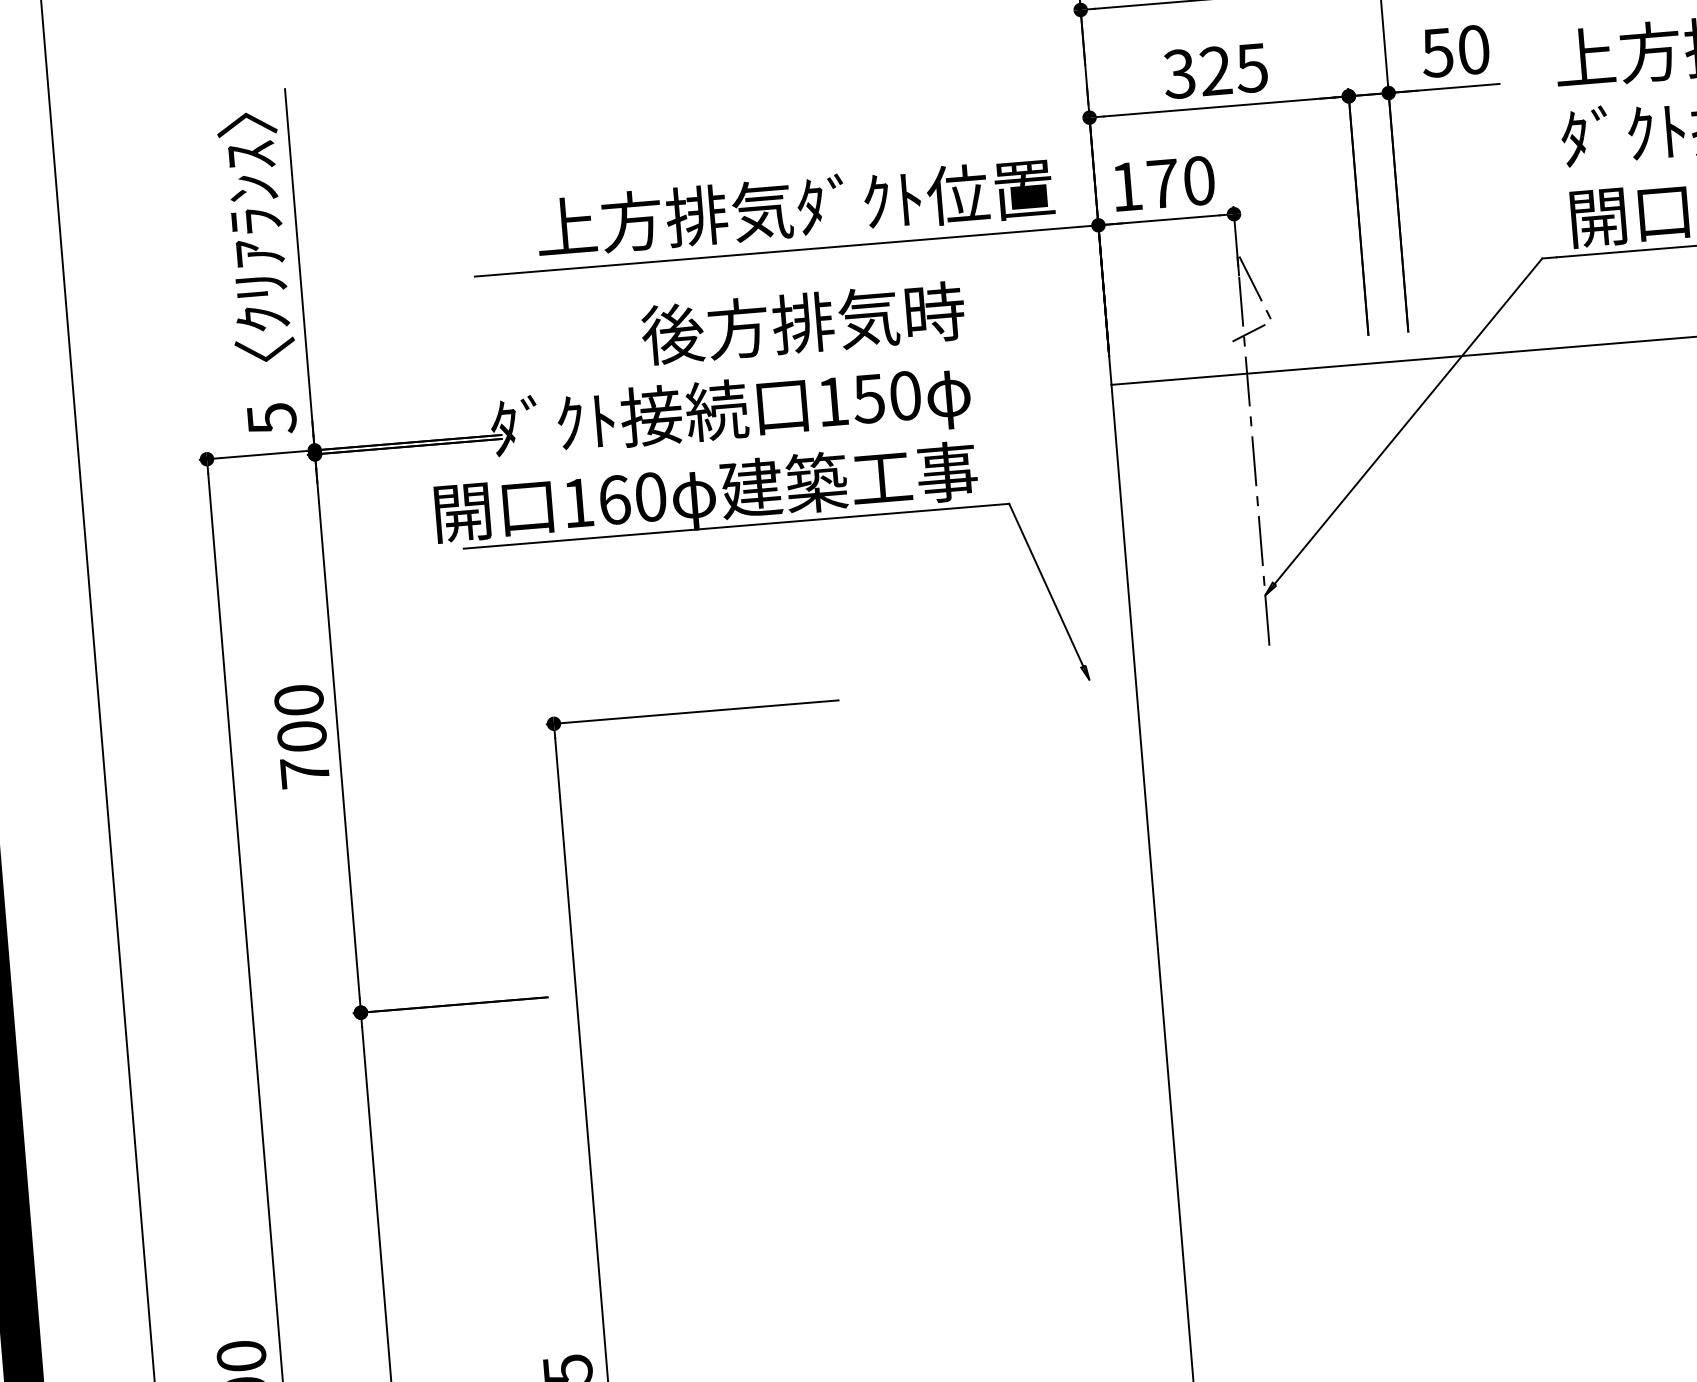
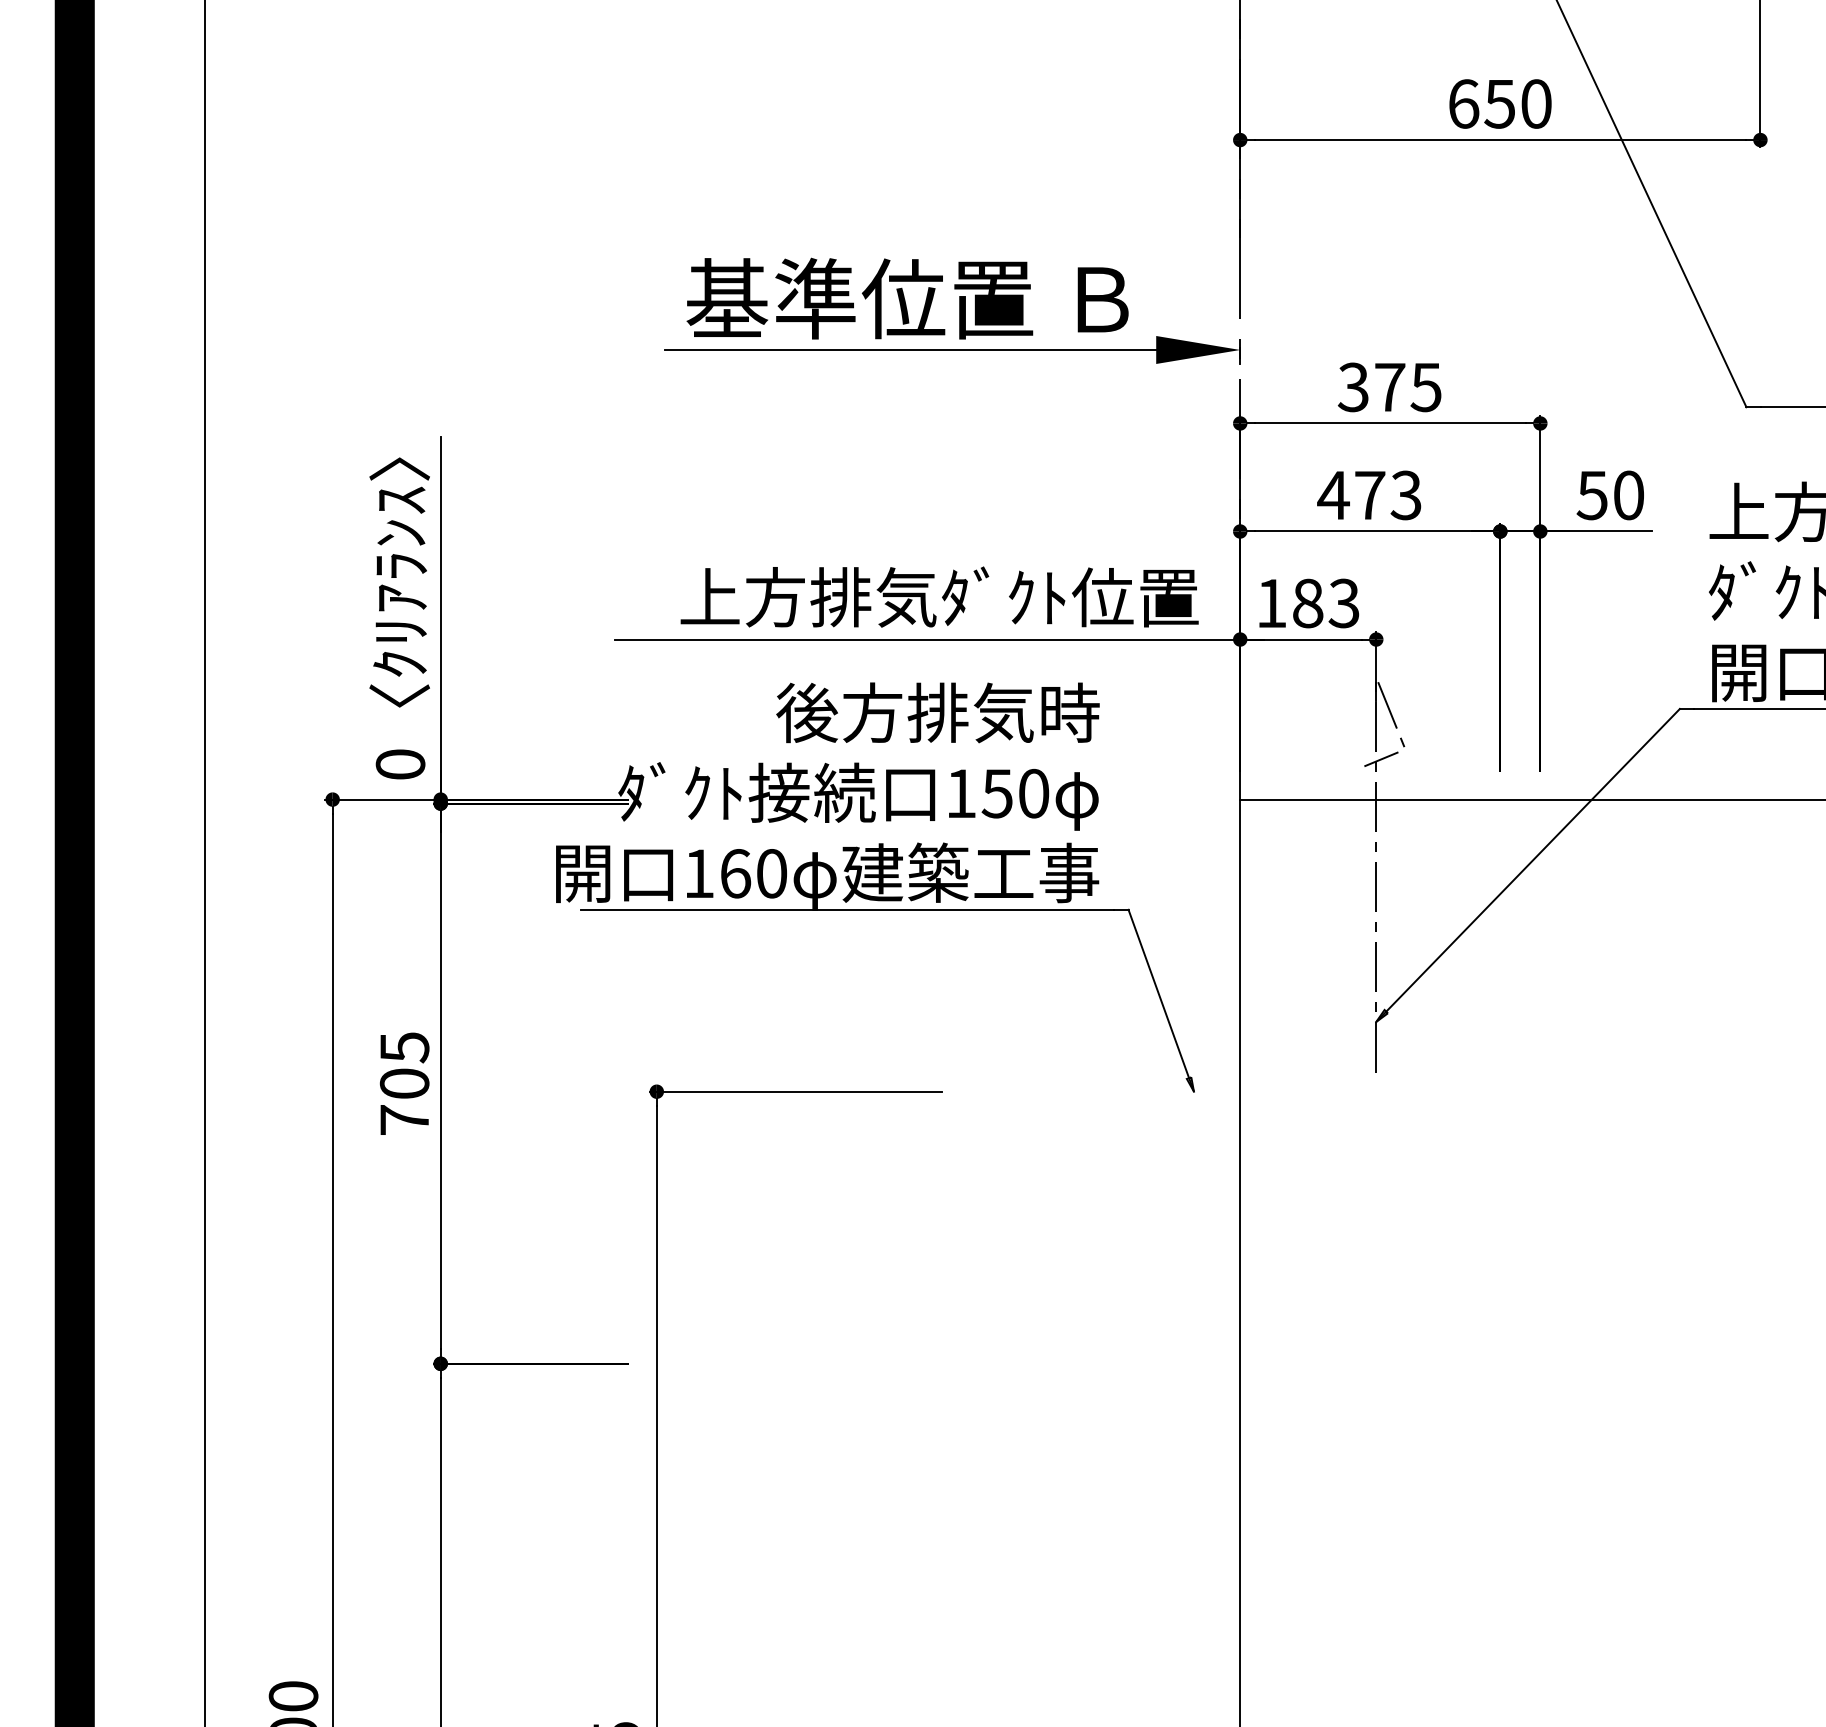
text: (1215, 71) -> (1369, 495), 325 -> 473
text: (1181, 182) -> (1326, 603), 170 -> 183
text: (271, 418) -> (400, 764), 5 -> 0
text: (298, 700) -> (404, 1047), 700 -> 705

